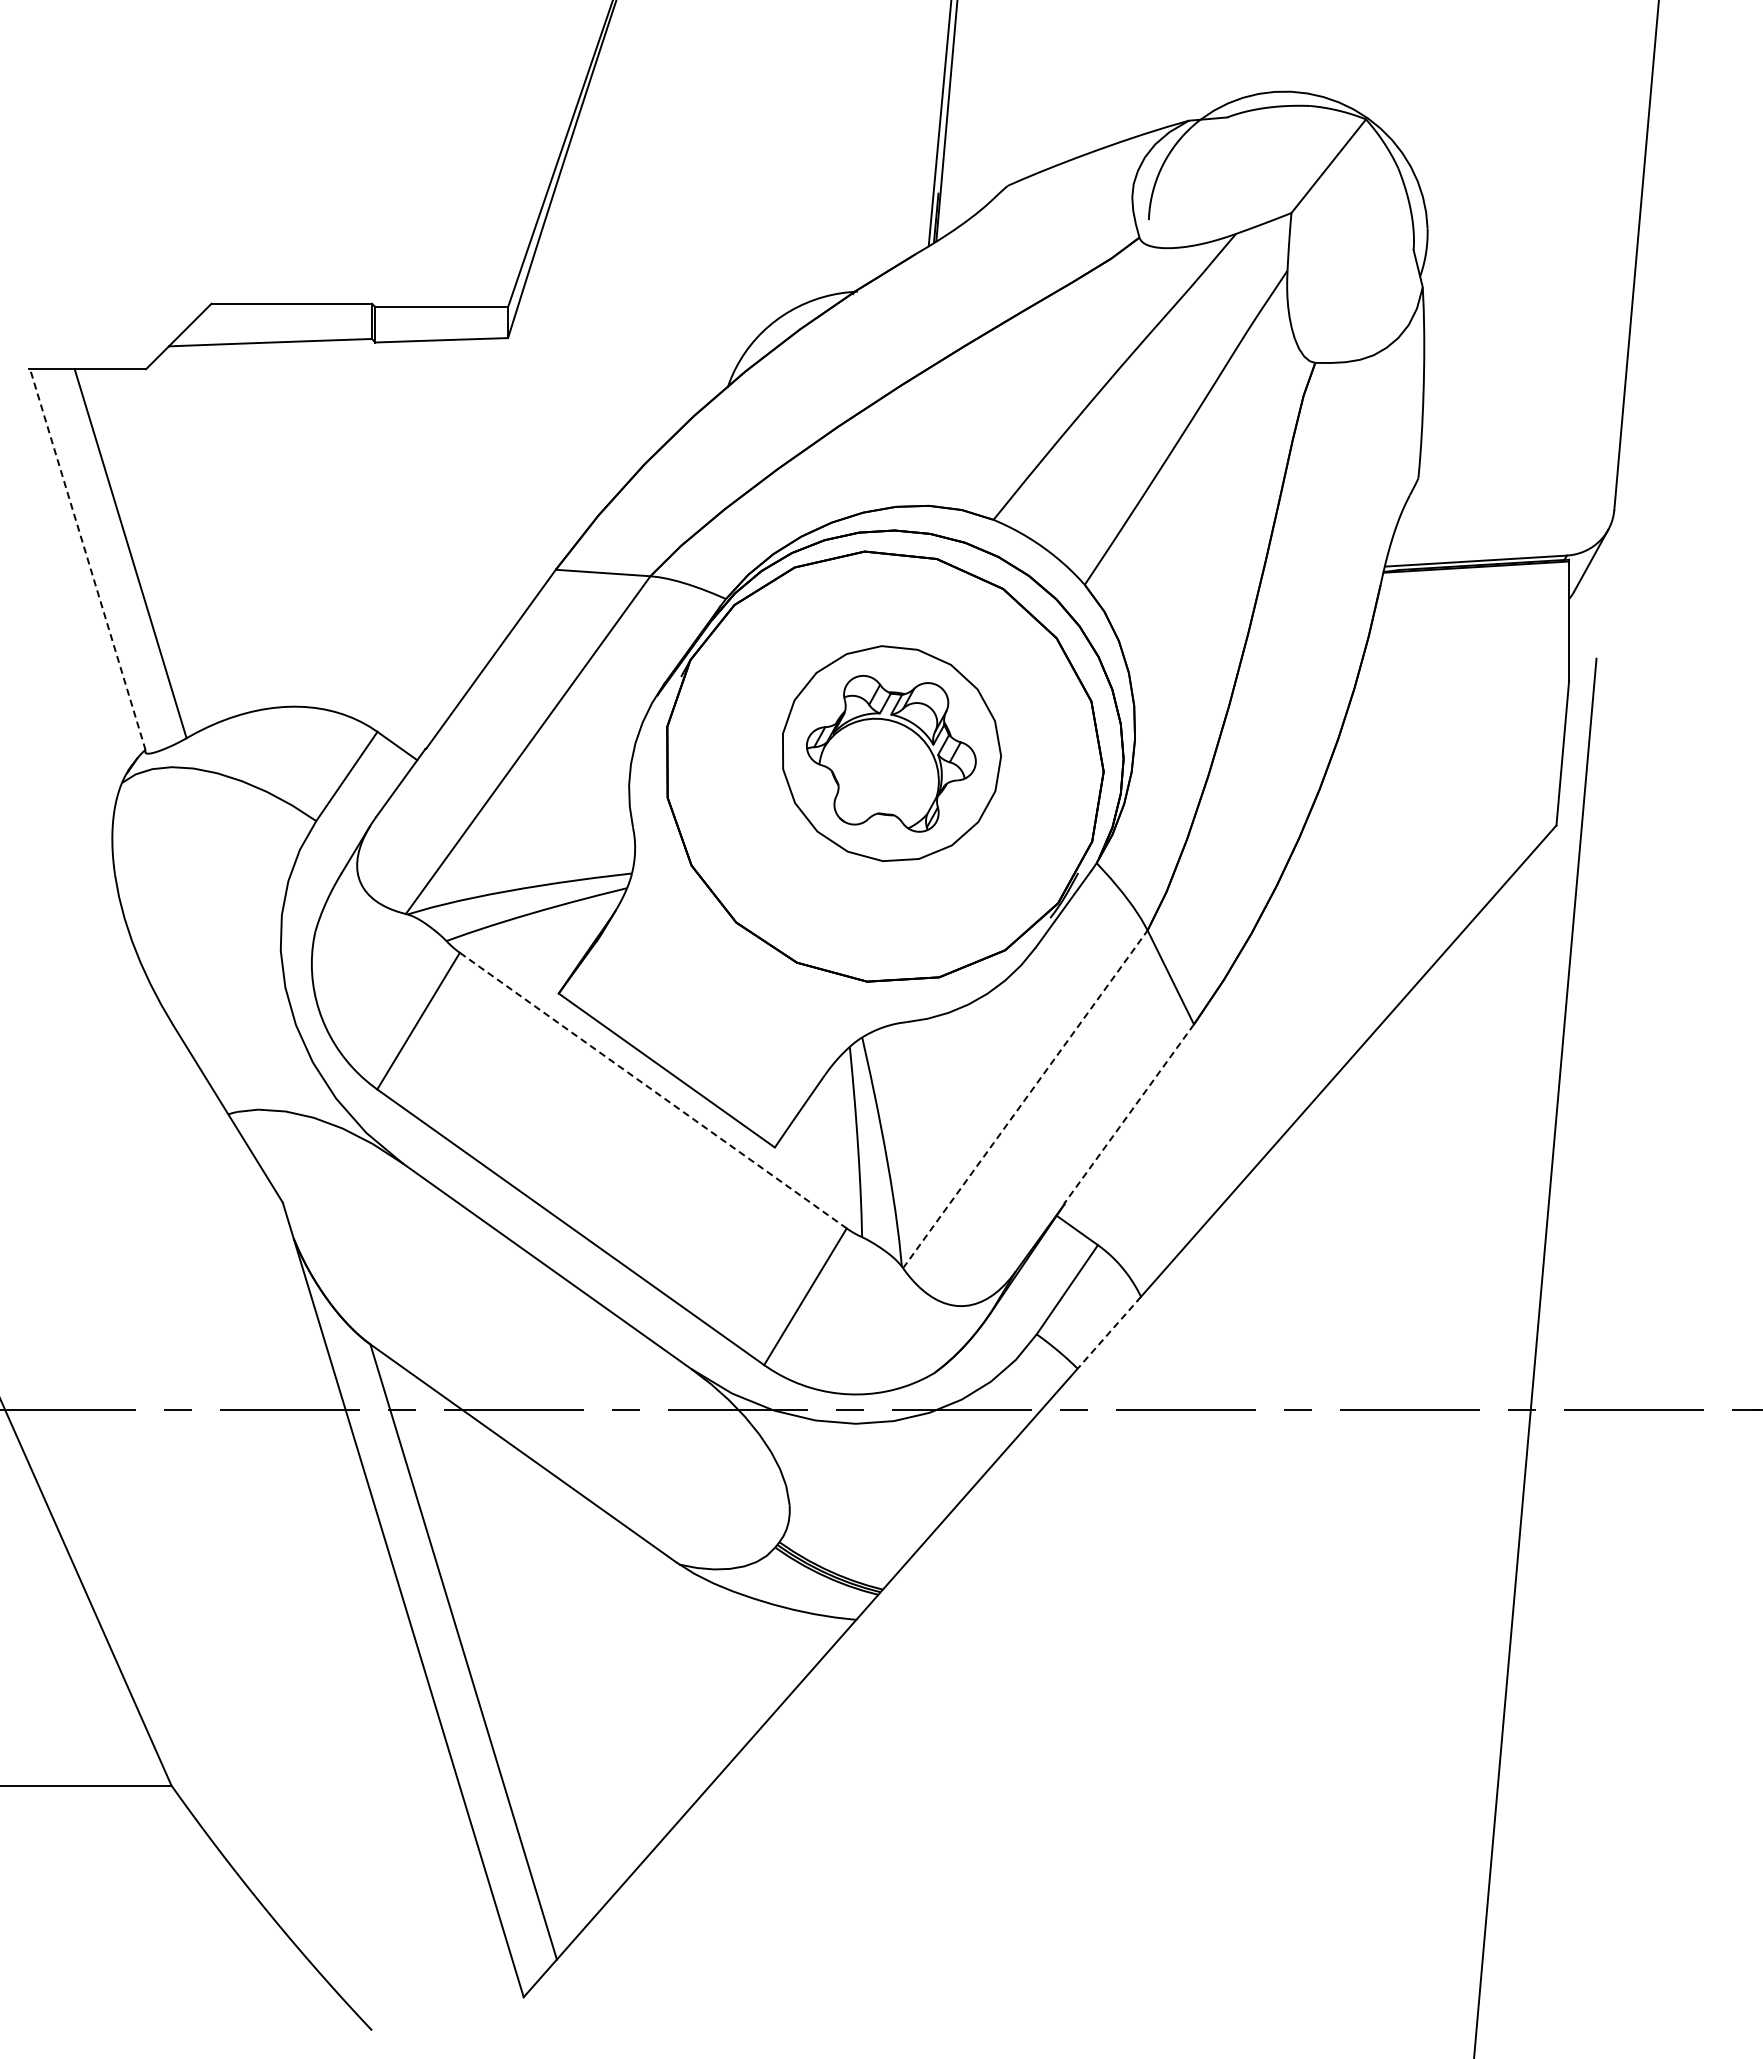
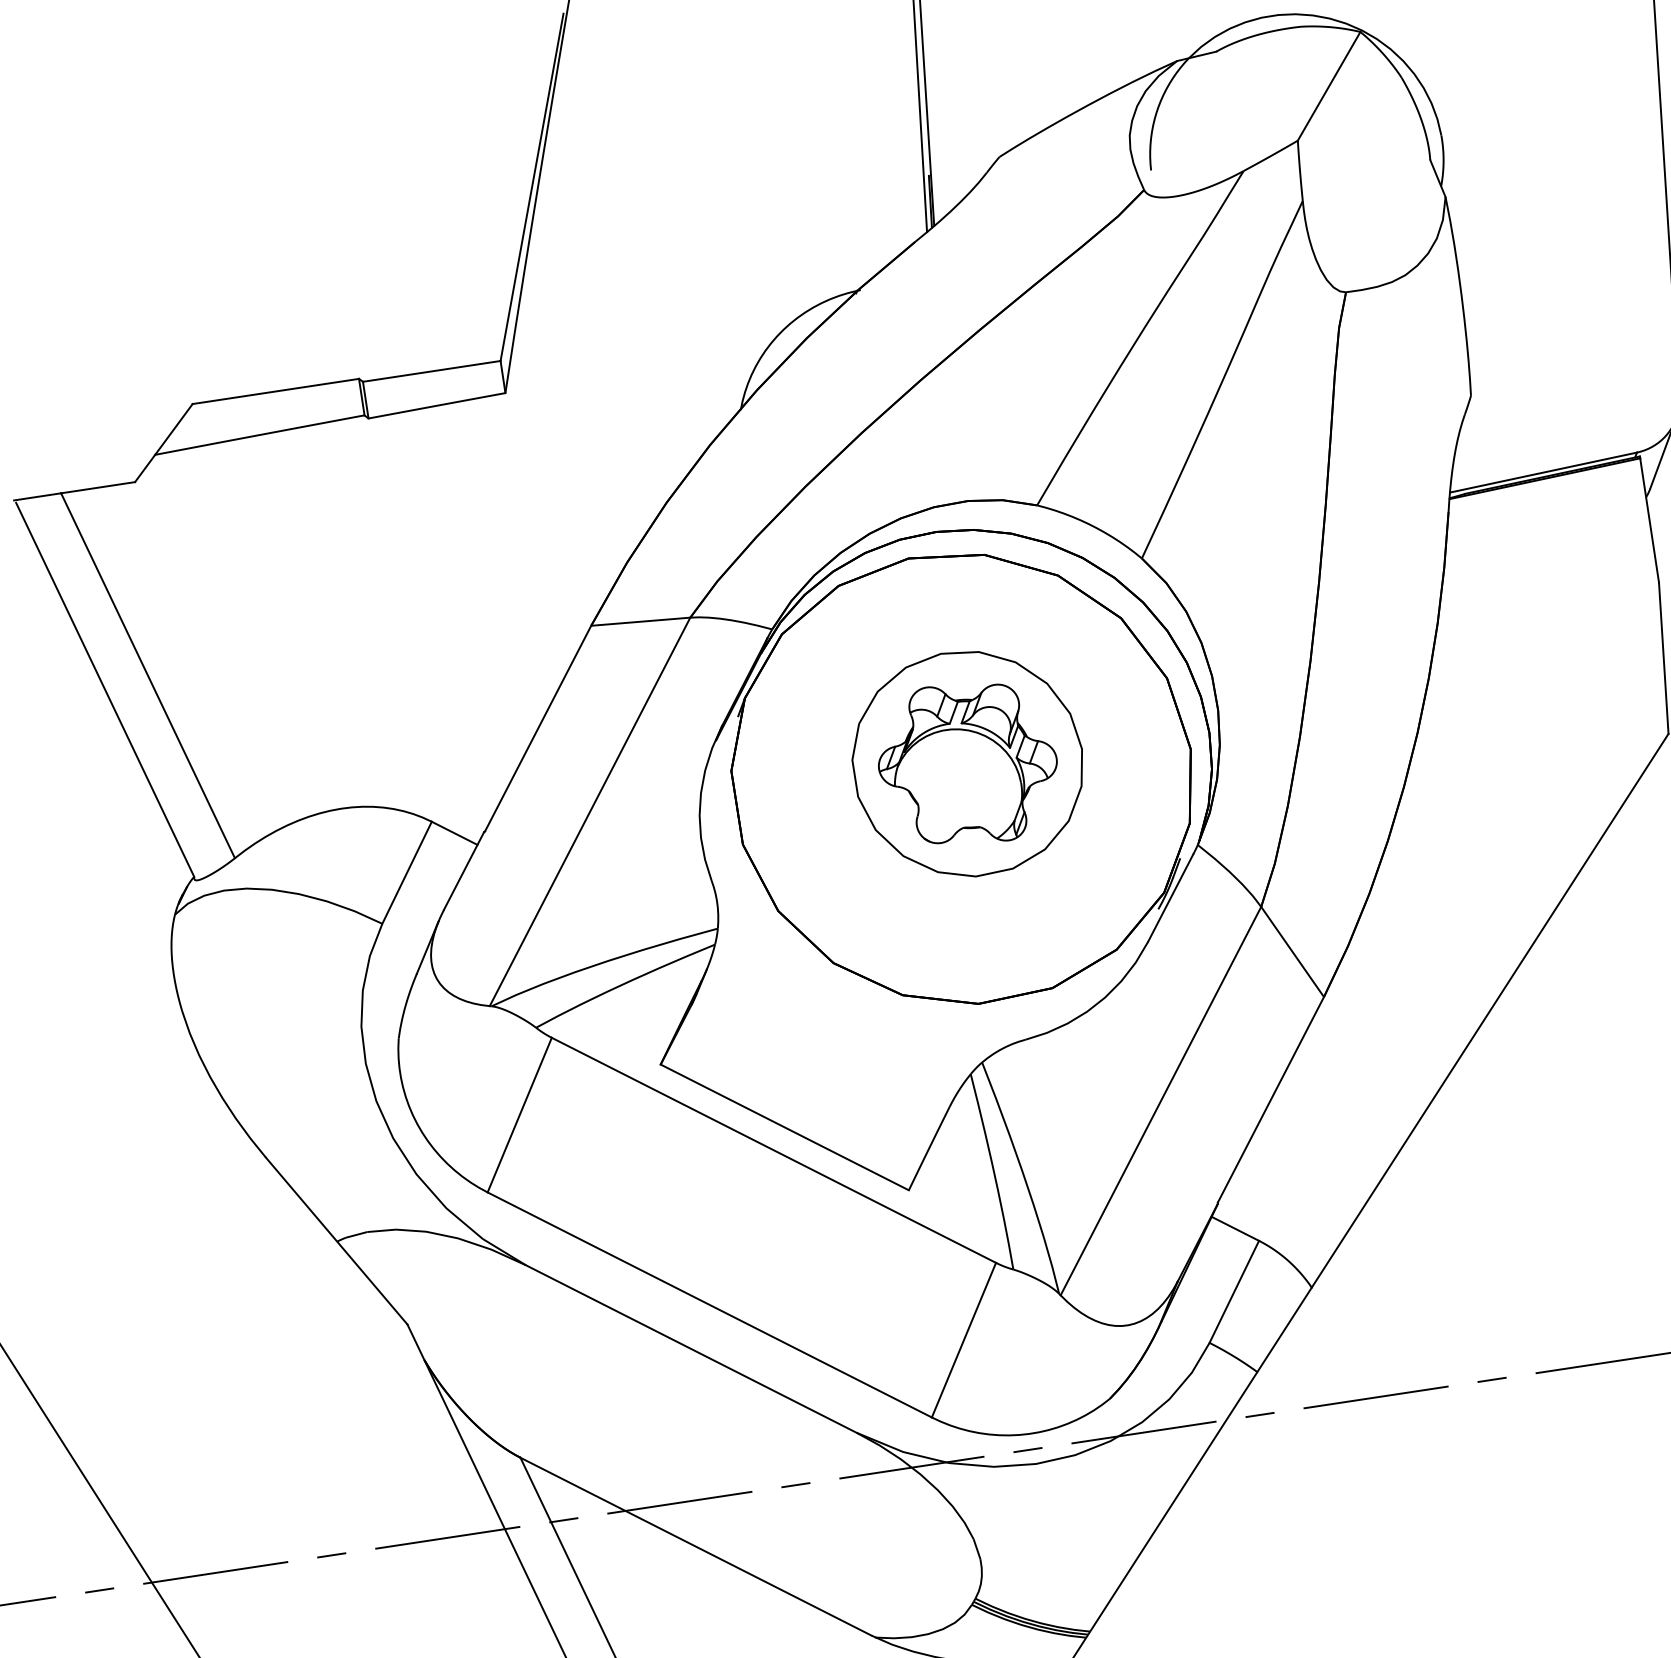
line: (88, 560) -> (105, 689), dashed -> solid
line: (653, 1090) -> (774, 1150), dashed -> solid
line: (1025, 1099) -> (1161, 1101), dashed -> solid
line: (1129, 1114) -> (1271, 1100), dashed -> solid
line: (1109, 1332) -> (1284, 1329), dashed -> solid

